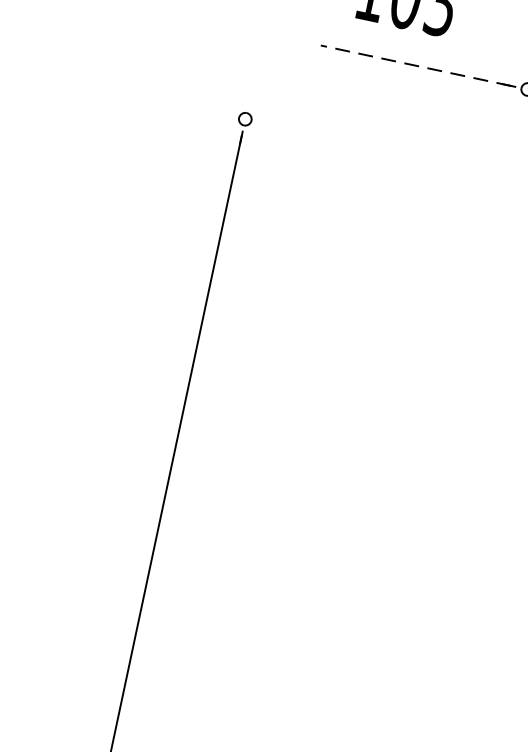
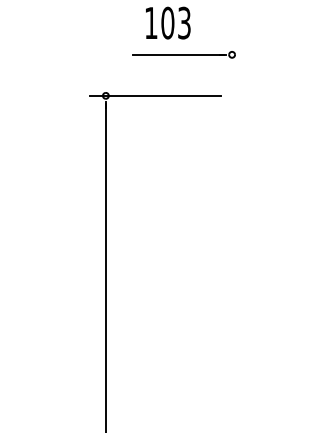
line: (415, 64) -> (178, 54), dashed -> solid
line: (349, 140) -> (155, 95), added

